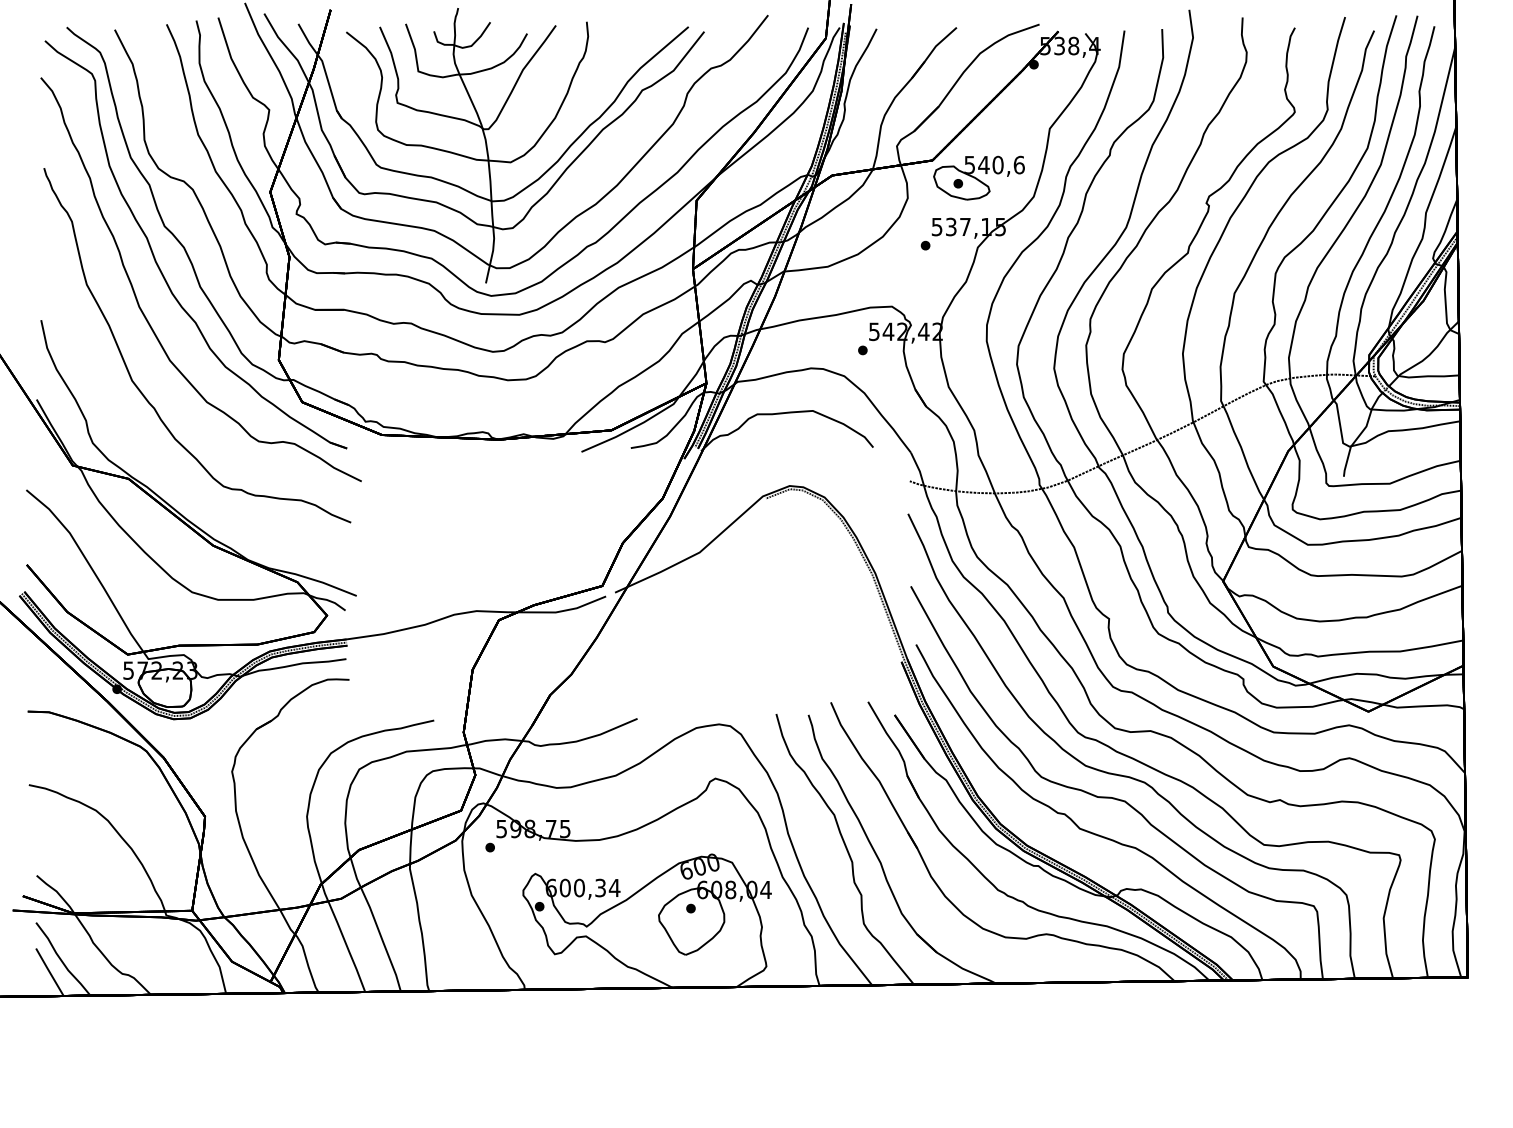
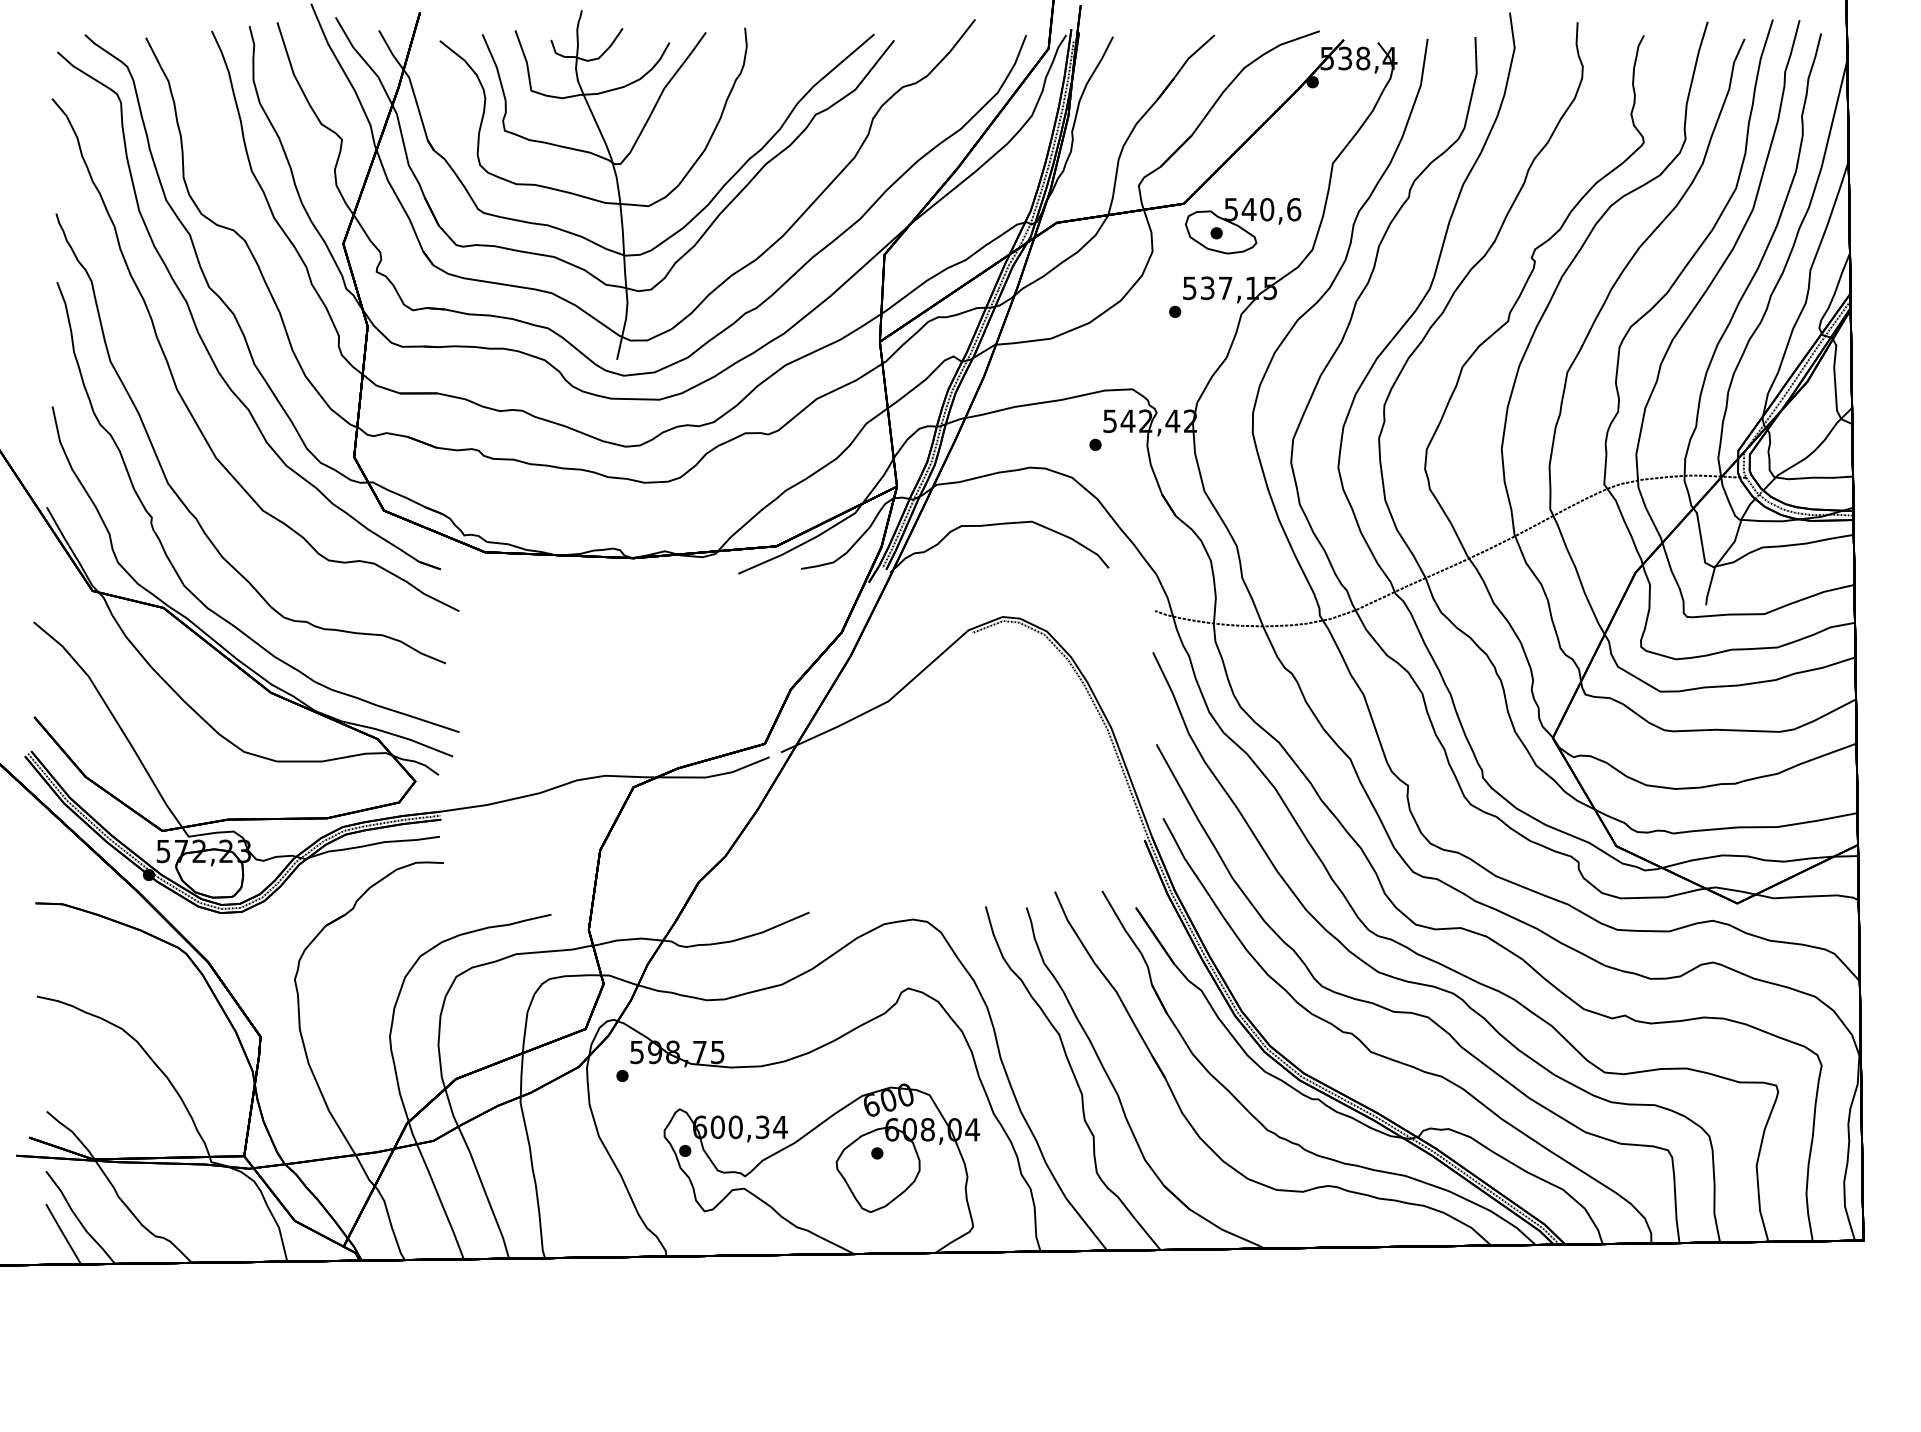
part: (130, 435) -> (166, 552), added

